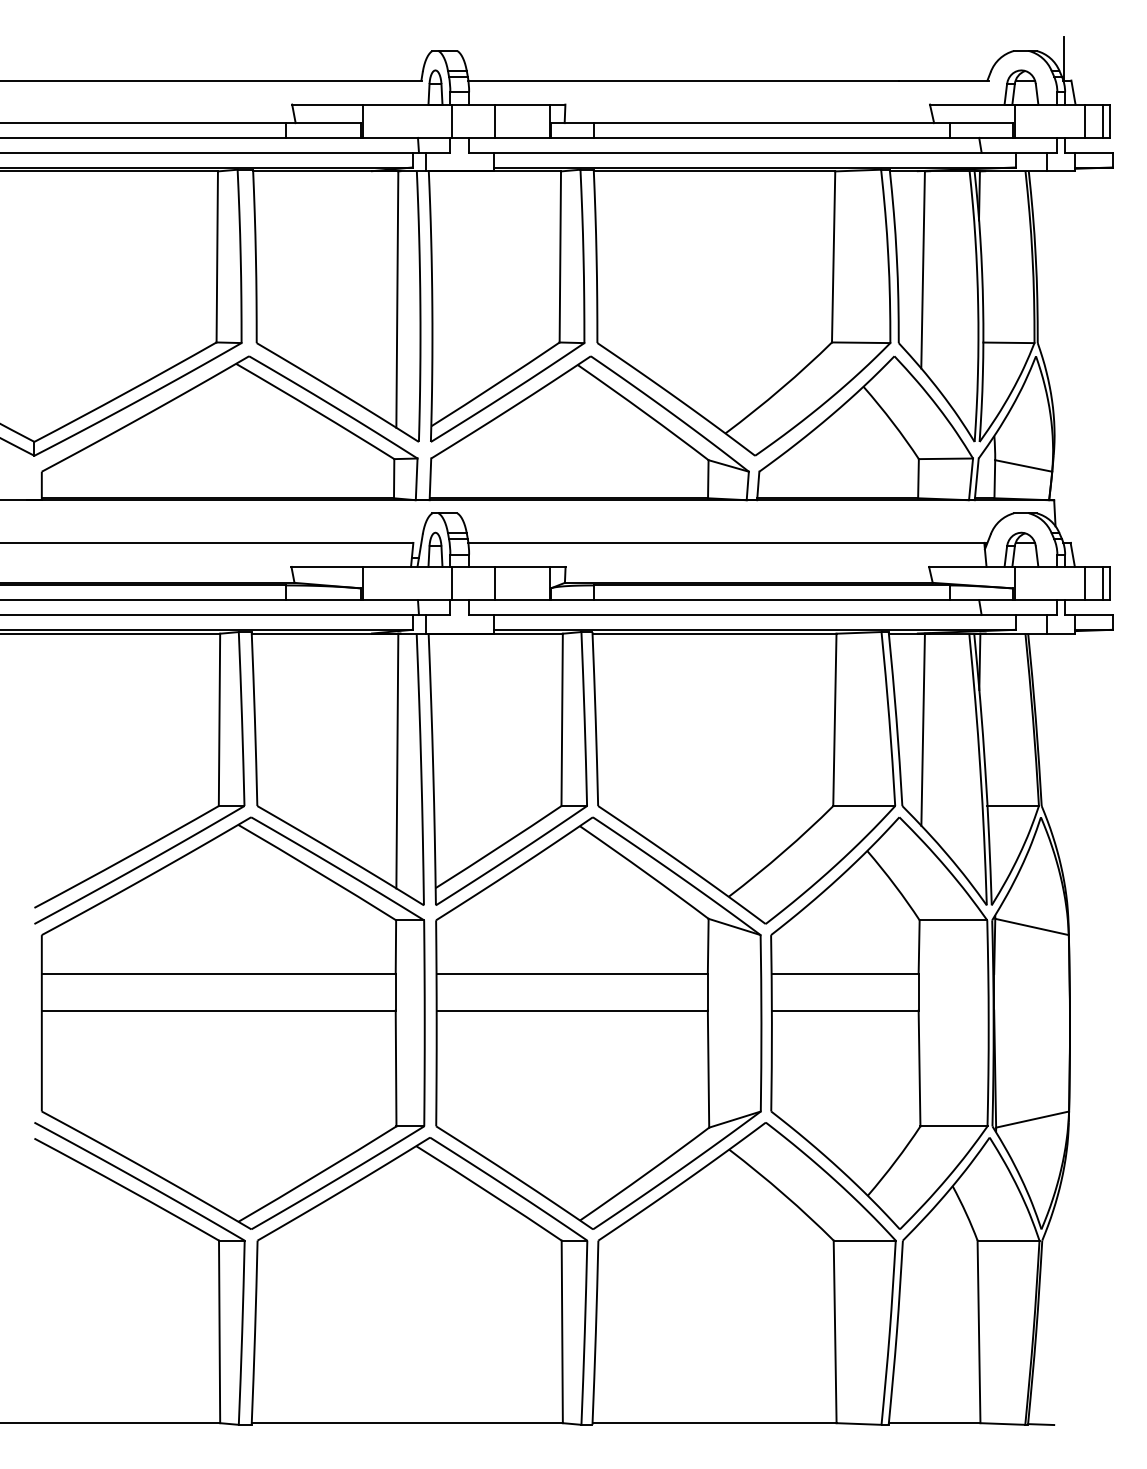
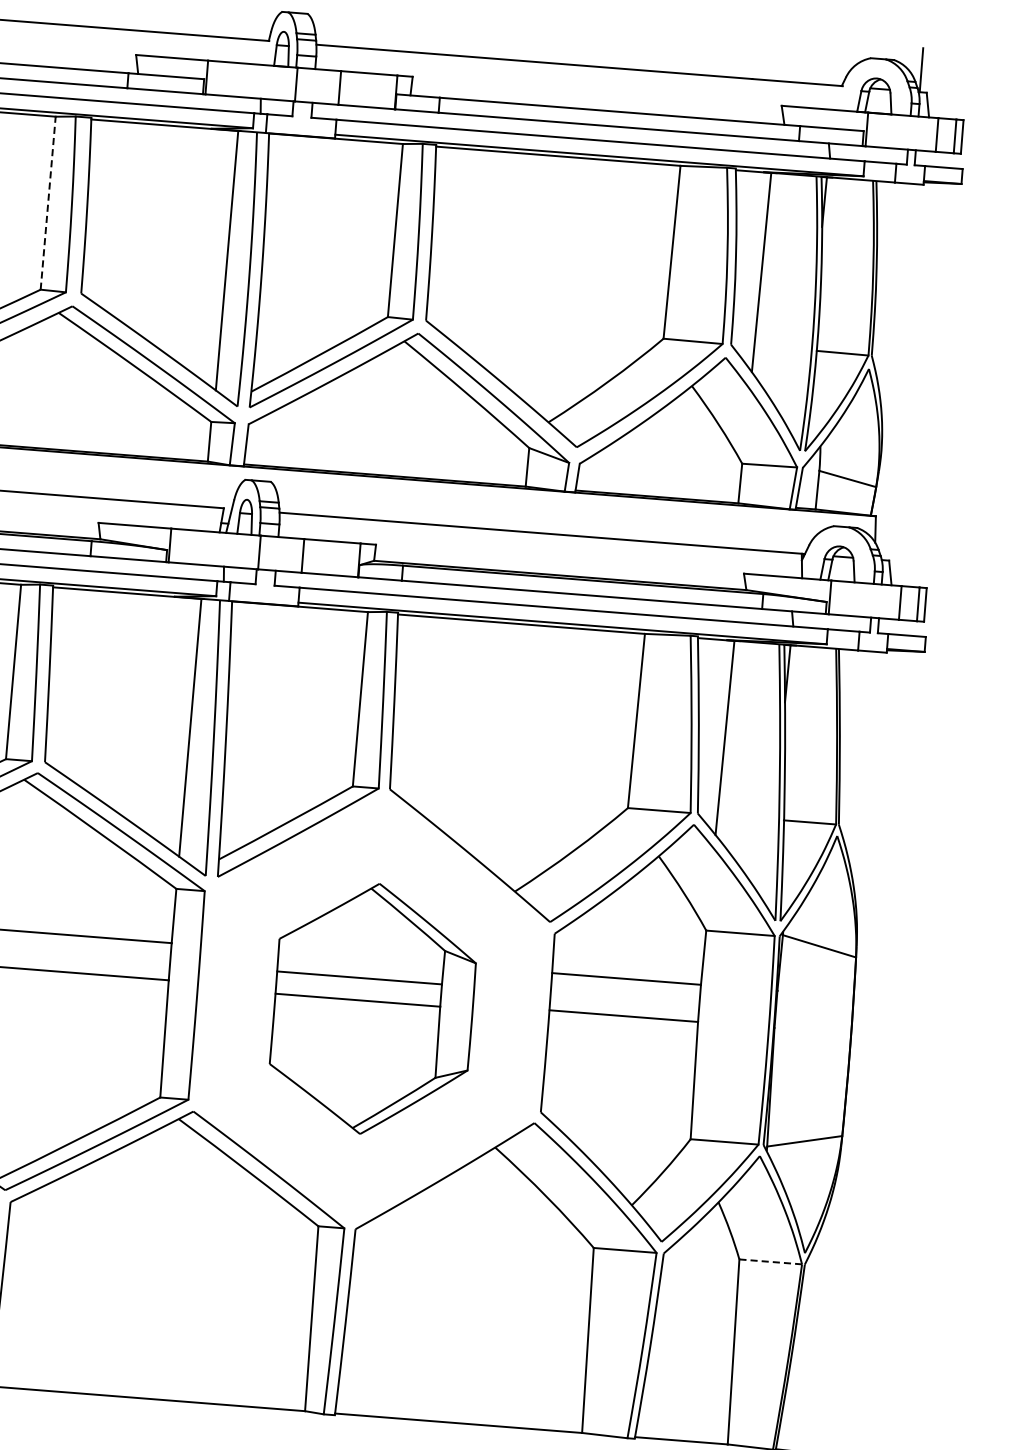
line: (217, 256) -> (48, 202), solid -> dashed
part: (598, 1022) -> (373, 1008), size x0.6
line: (1008, 1240) -> (770, 1261), solid -> dashed

